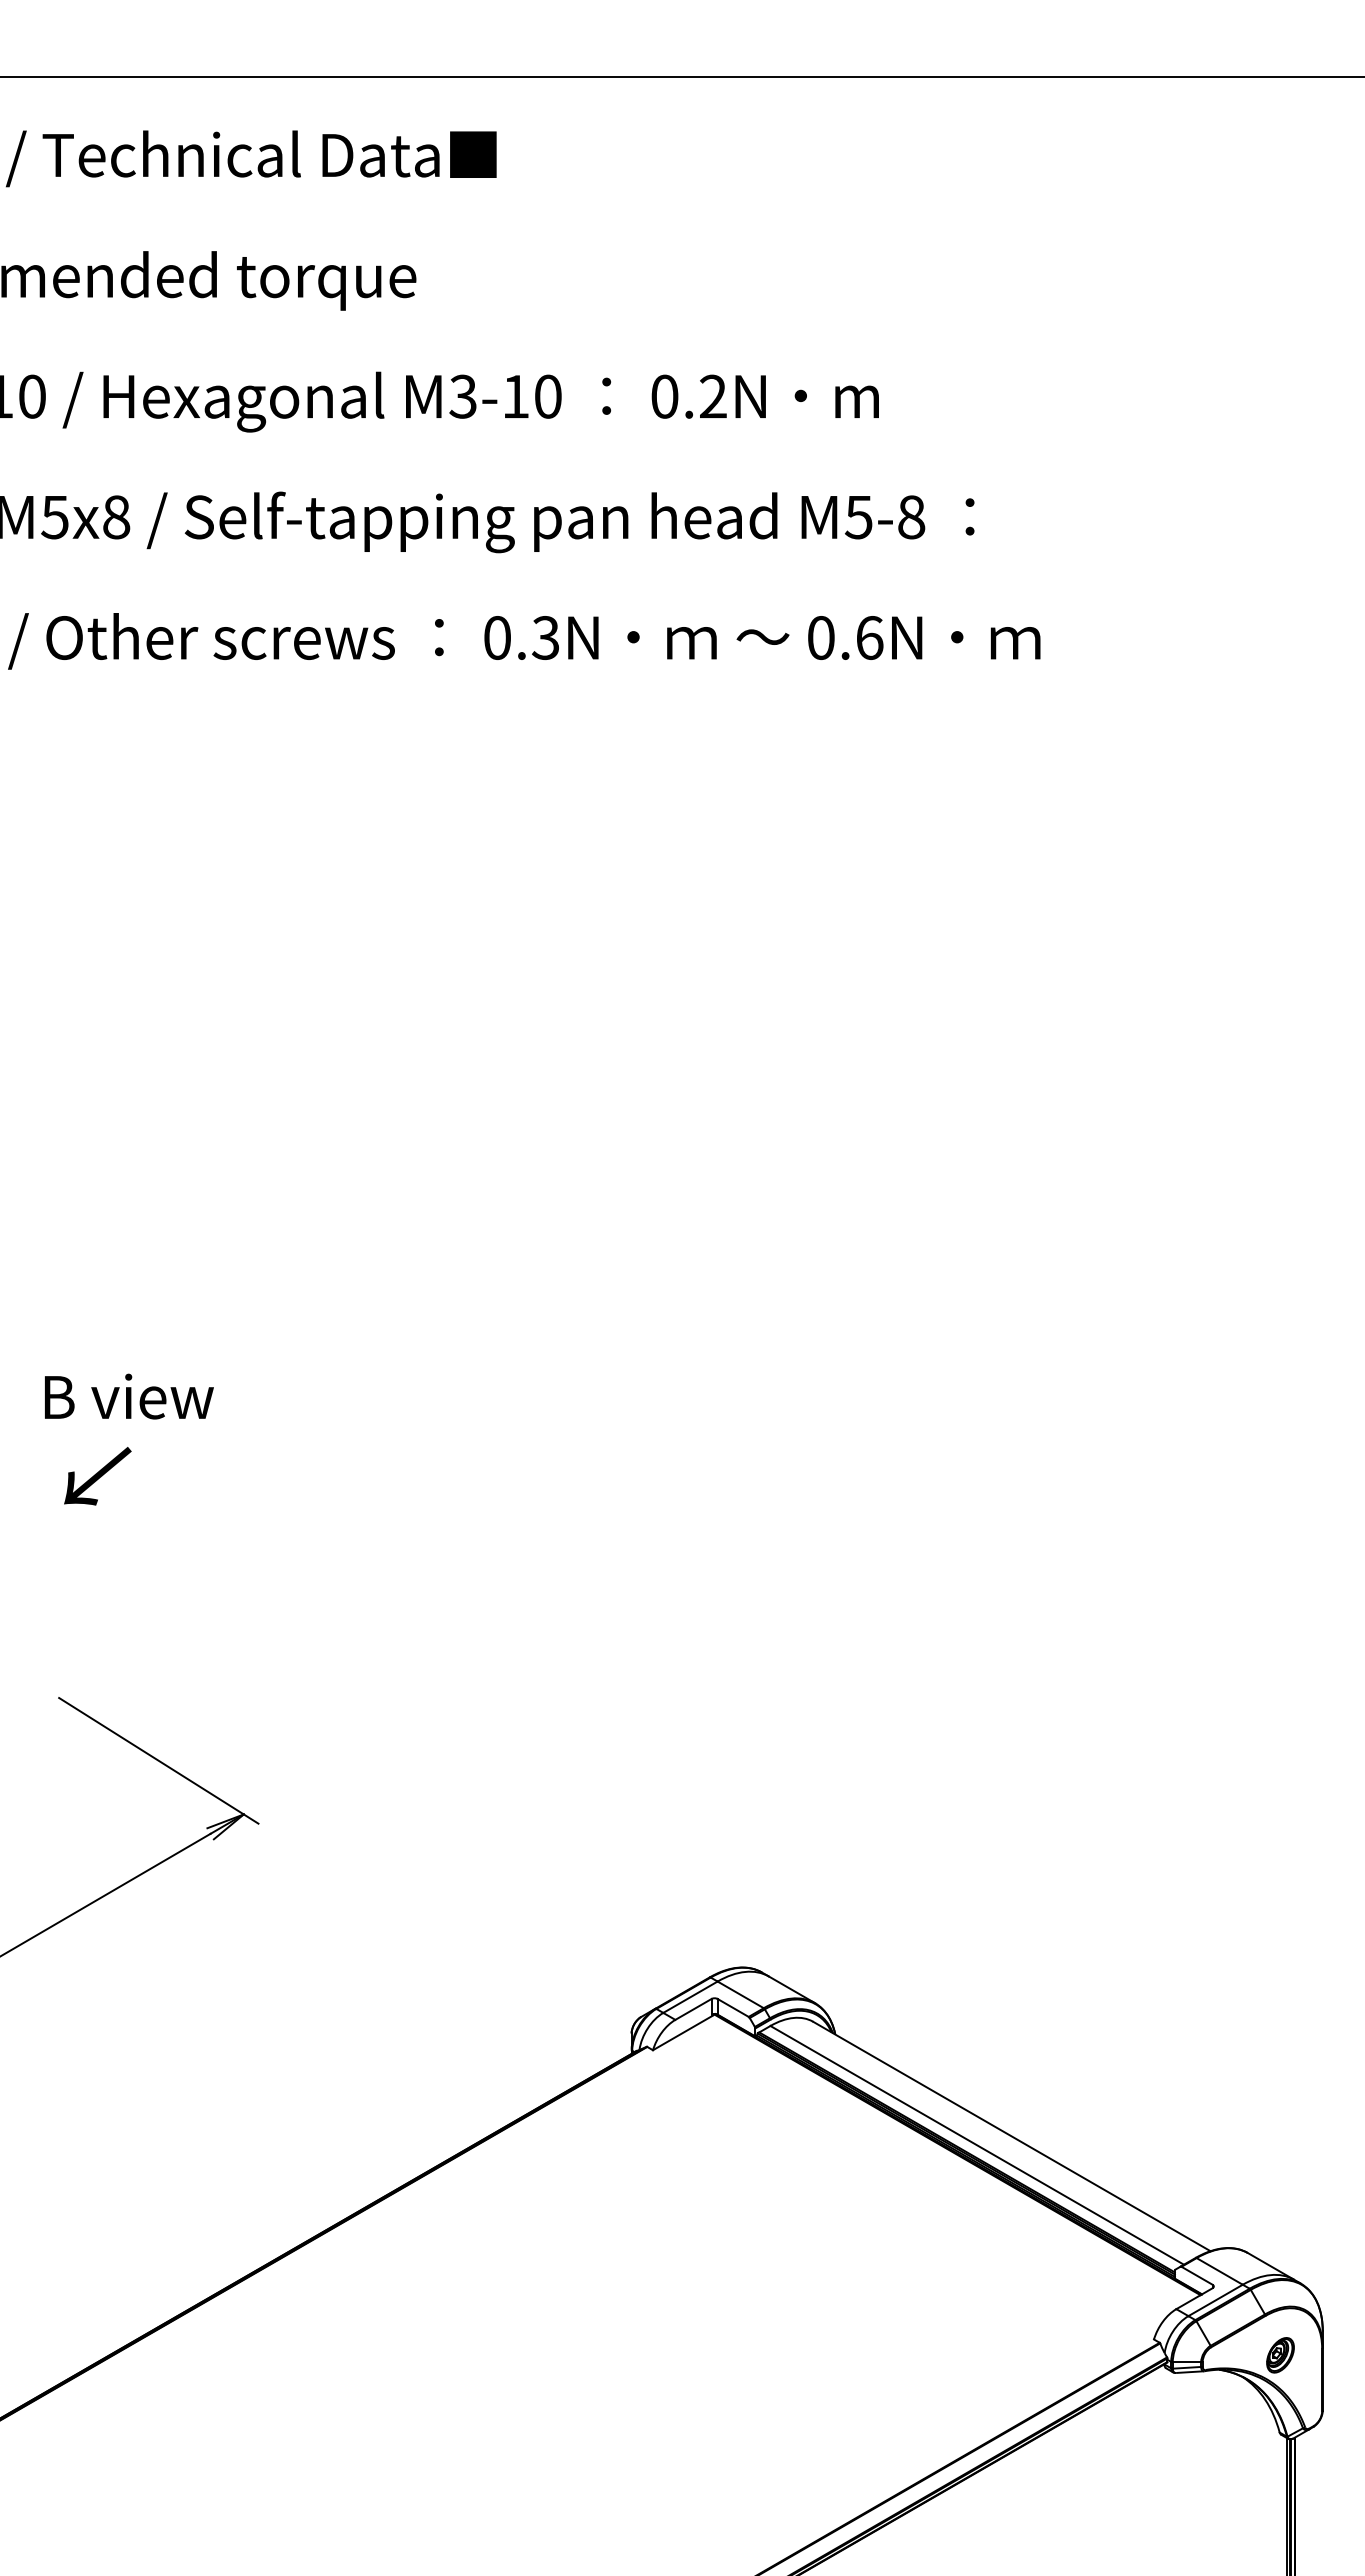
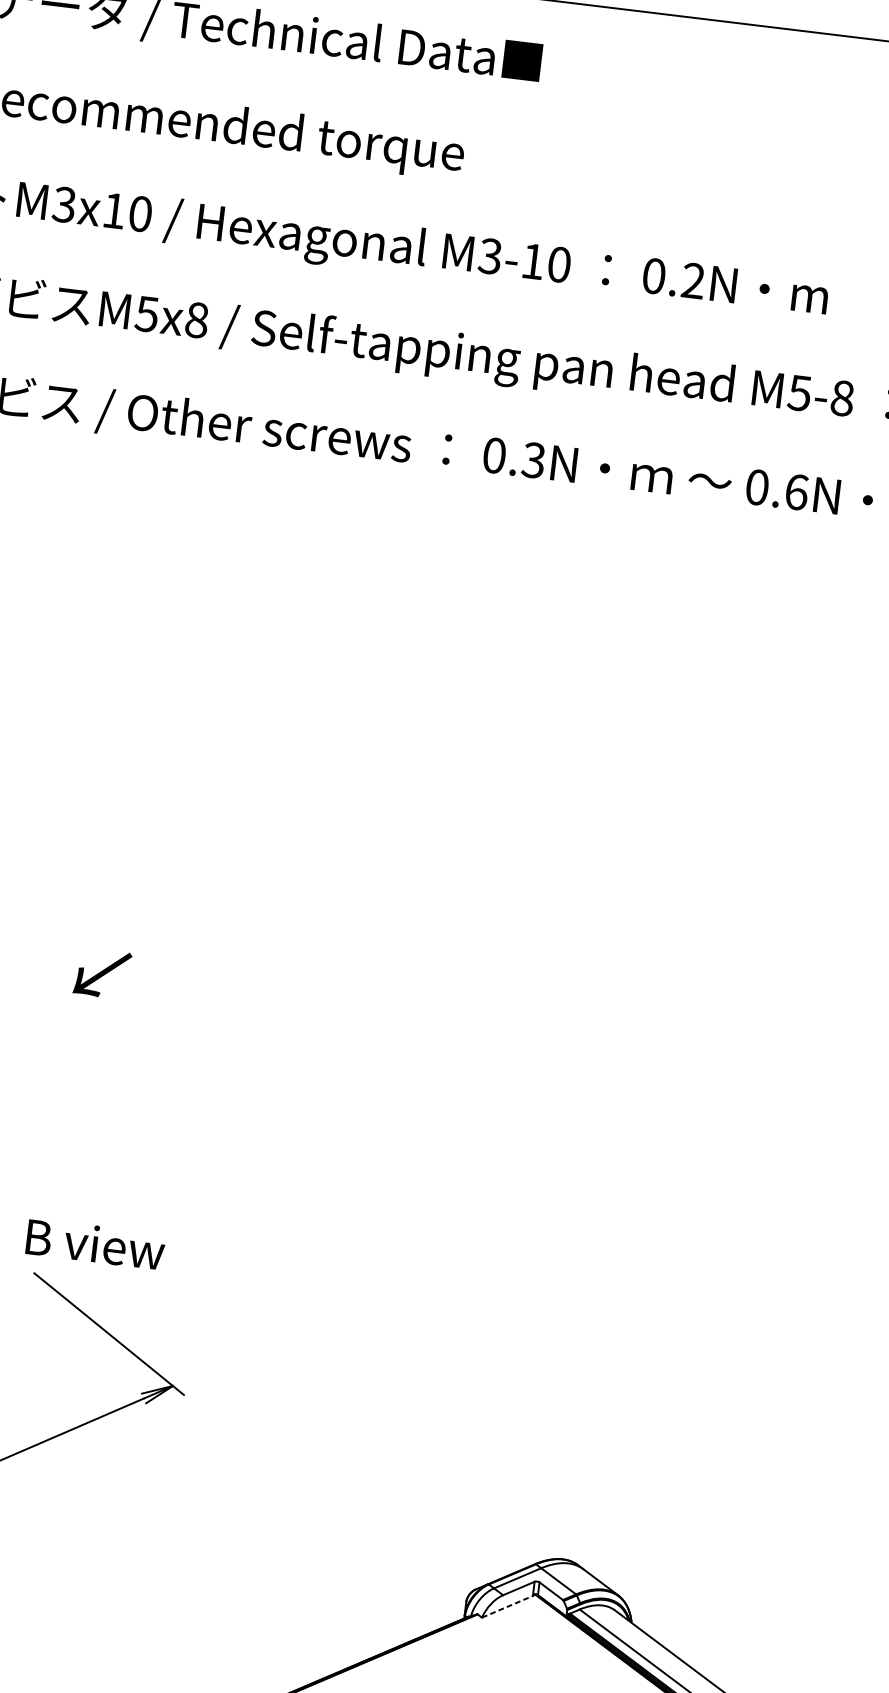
text: (129, 1396) -> (95, 1244), moved
text: (97, 1476) -> (102, 973), moved
line: (683, 2032) -> (508, 1606), solid -> dashed

